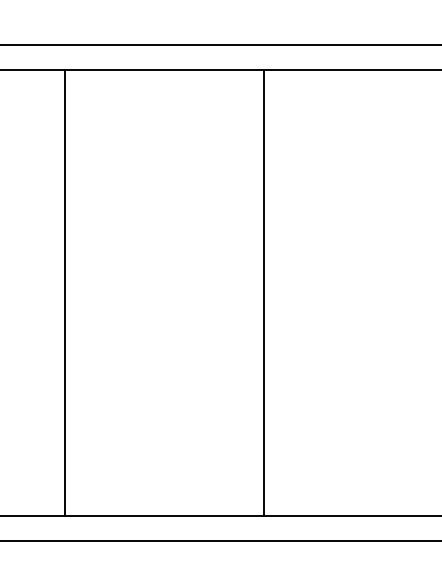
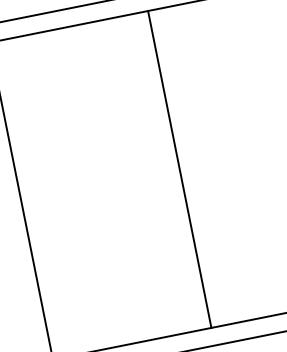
line: (263, 292) -> (179, 169), moved

